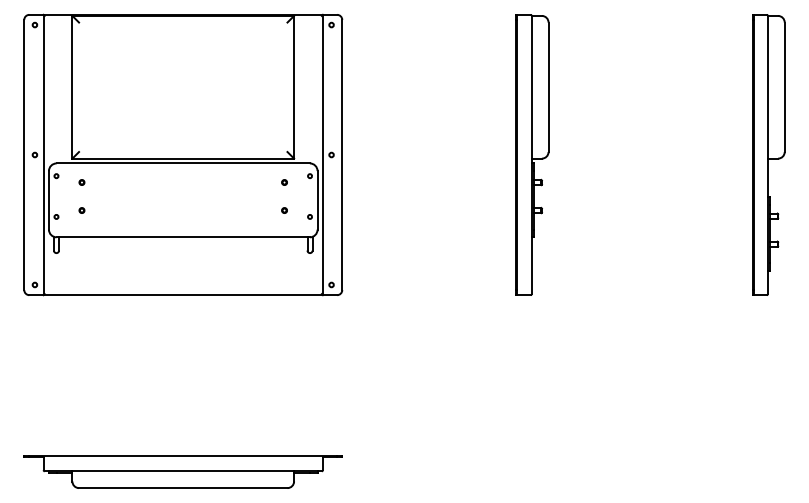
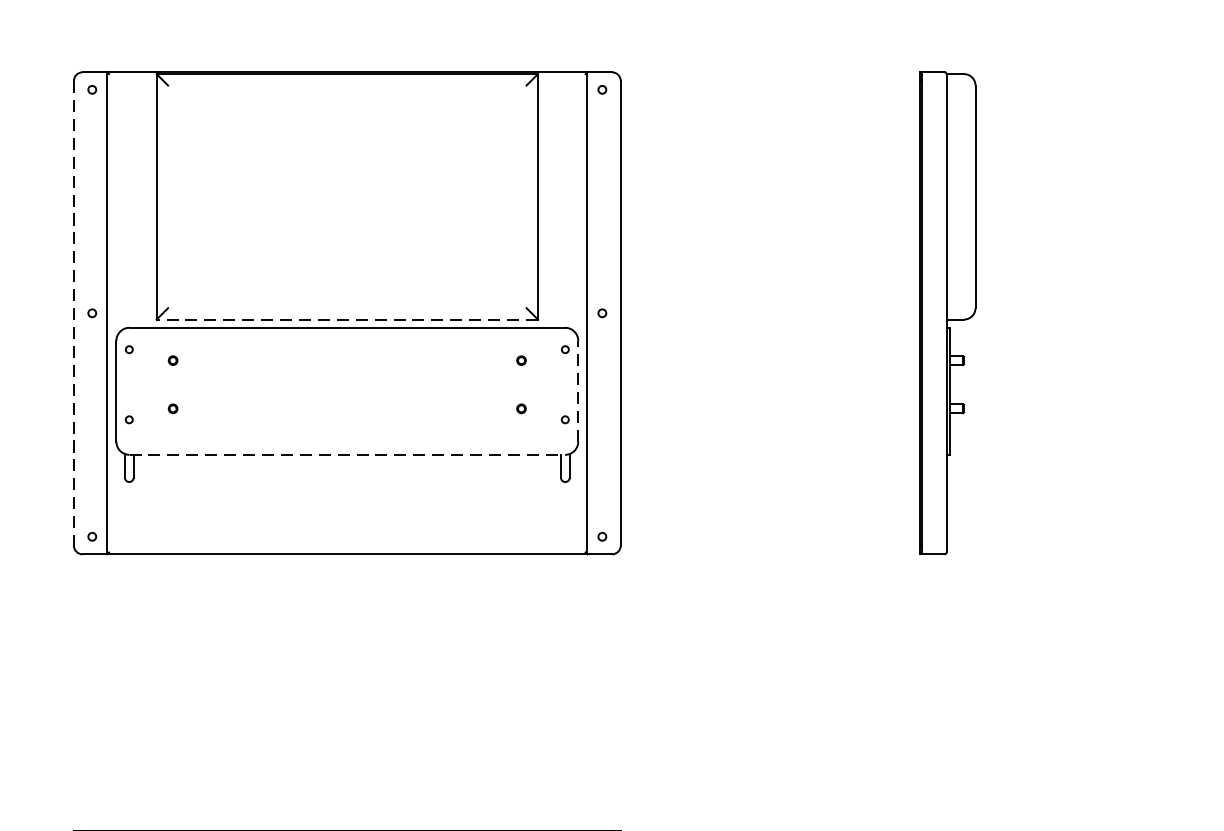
line: (24, 155) -> (74, 314), solid -> dashed
line: (183, 158) -> (347, 319), solid -> dashed
line: (317, 199) -> (578, 389), solid -> dashed
line: (183, 237) -> (347, 455), solid -> dashed

